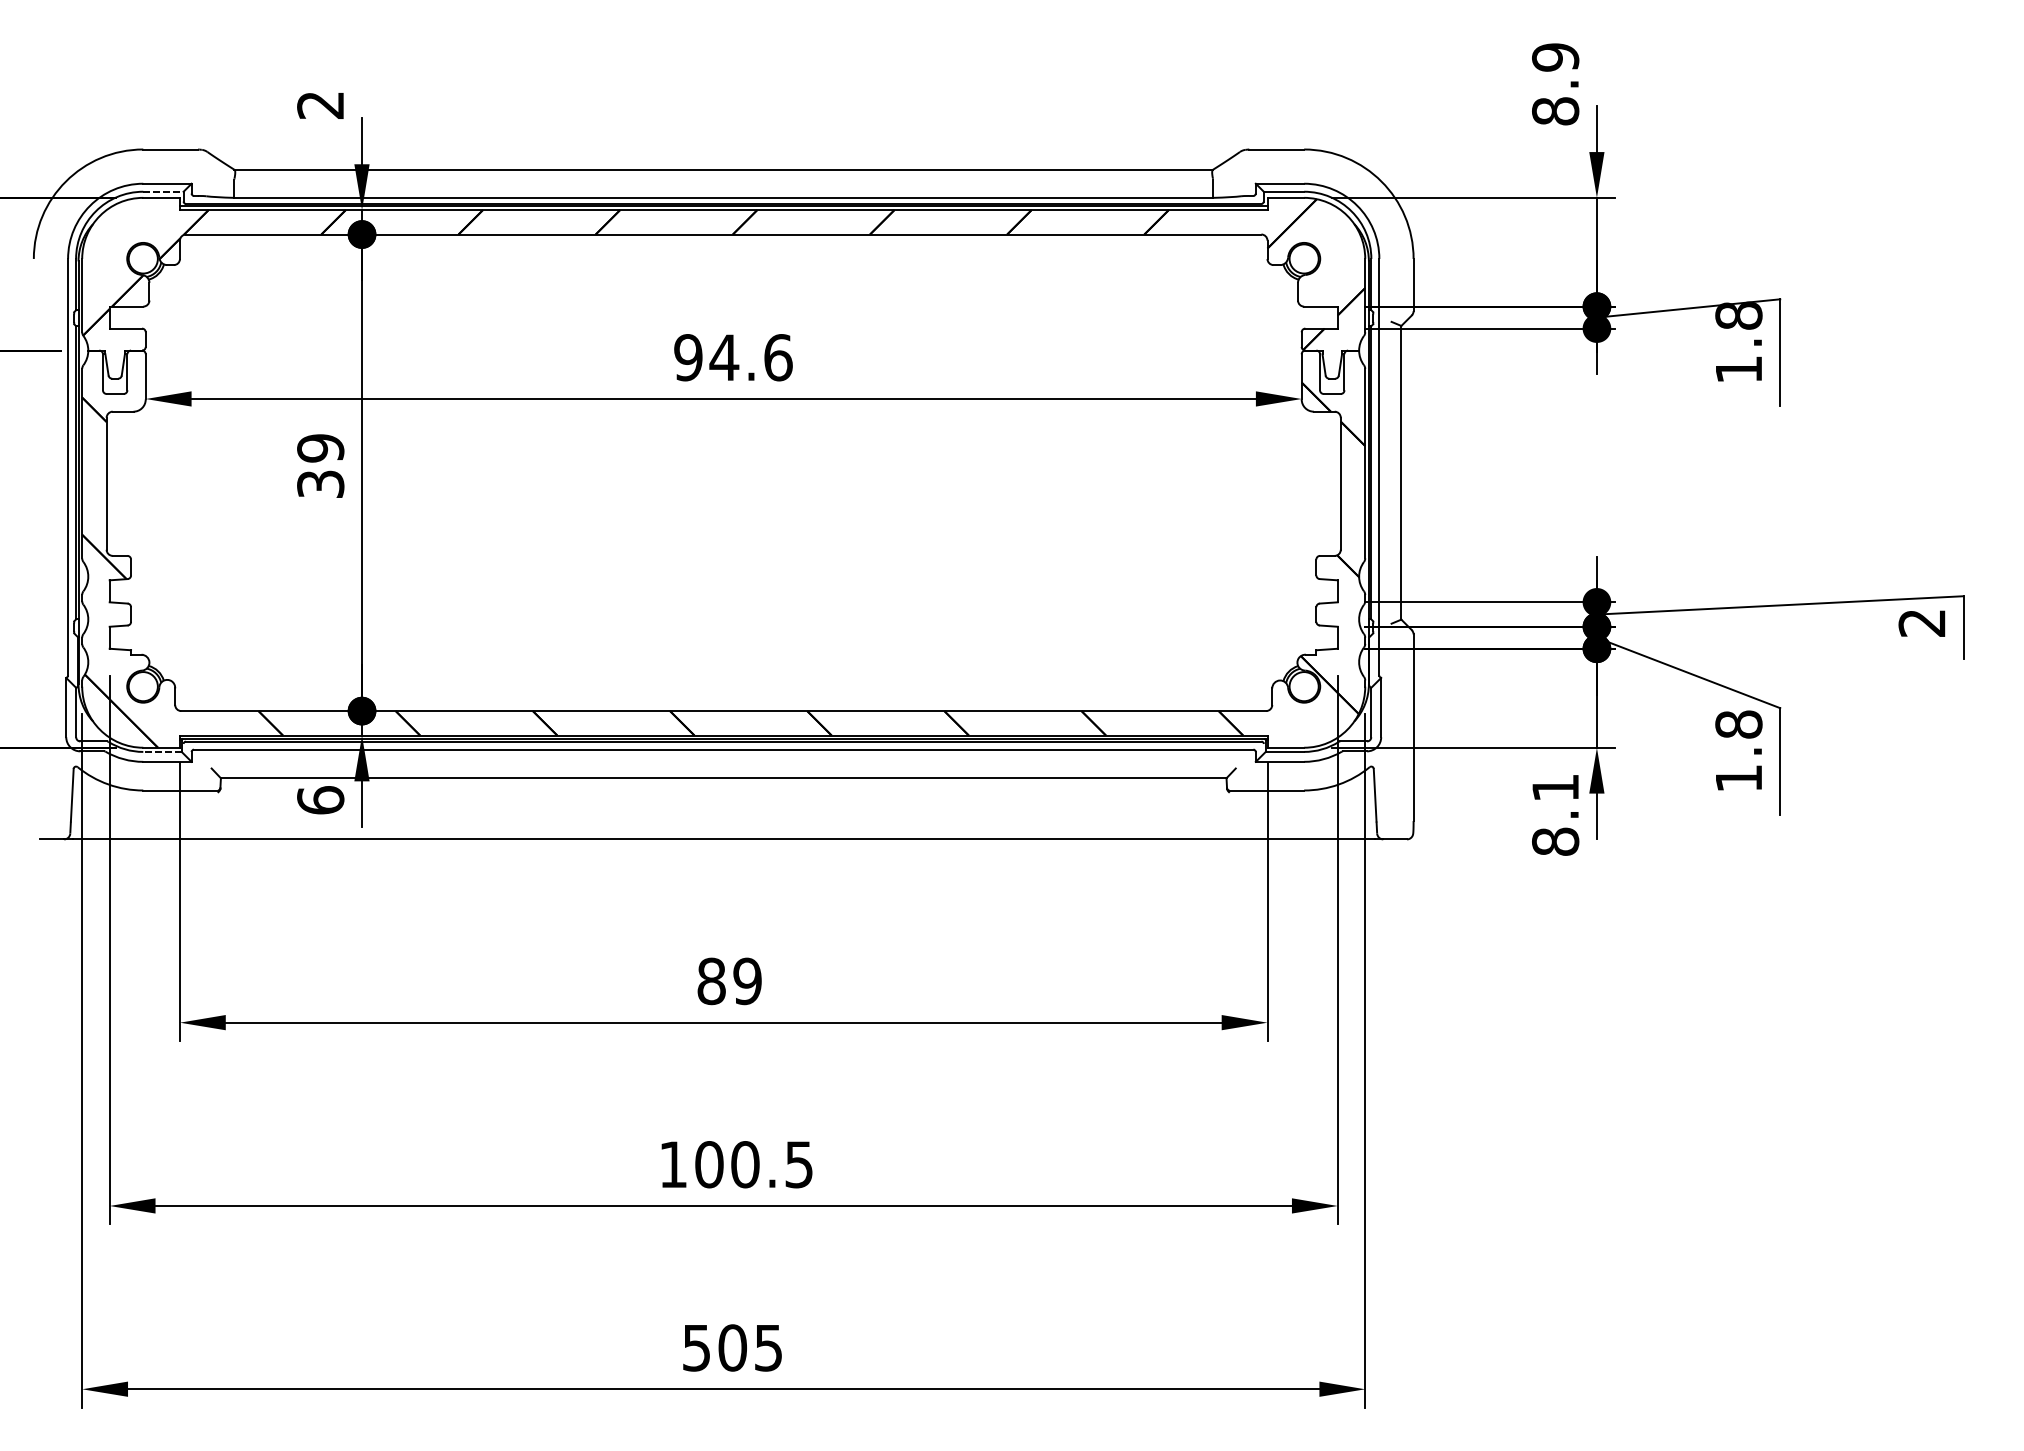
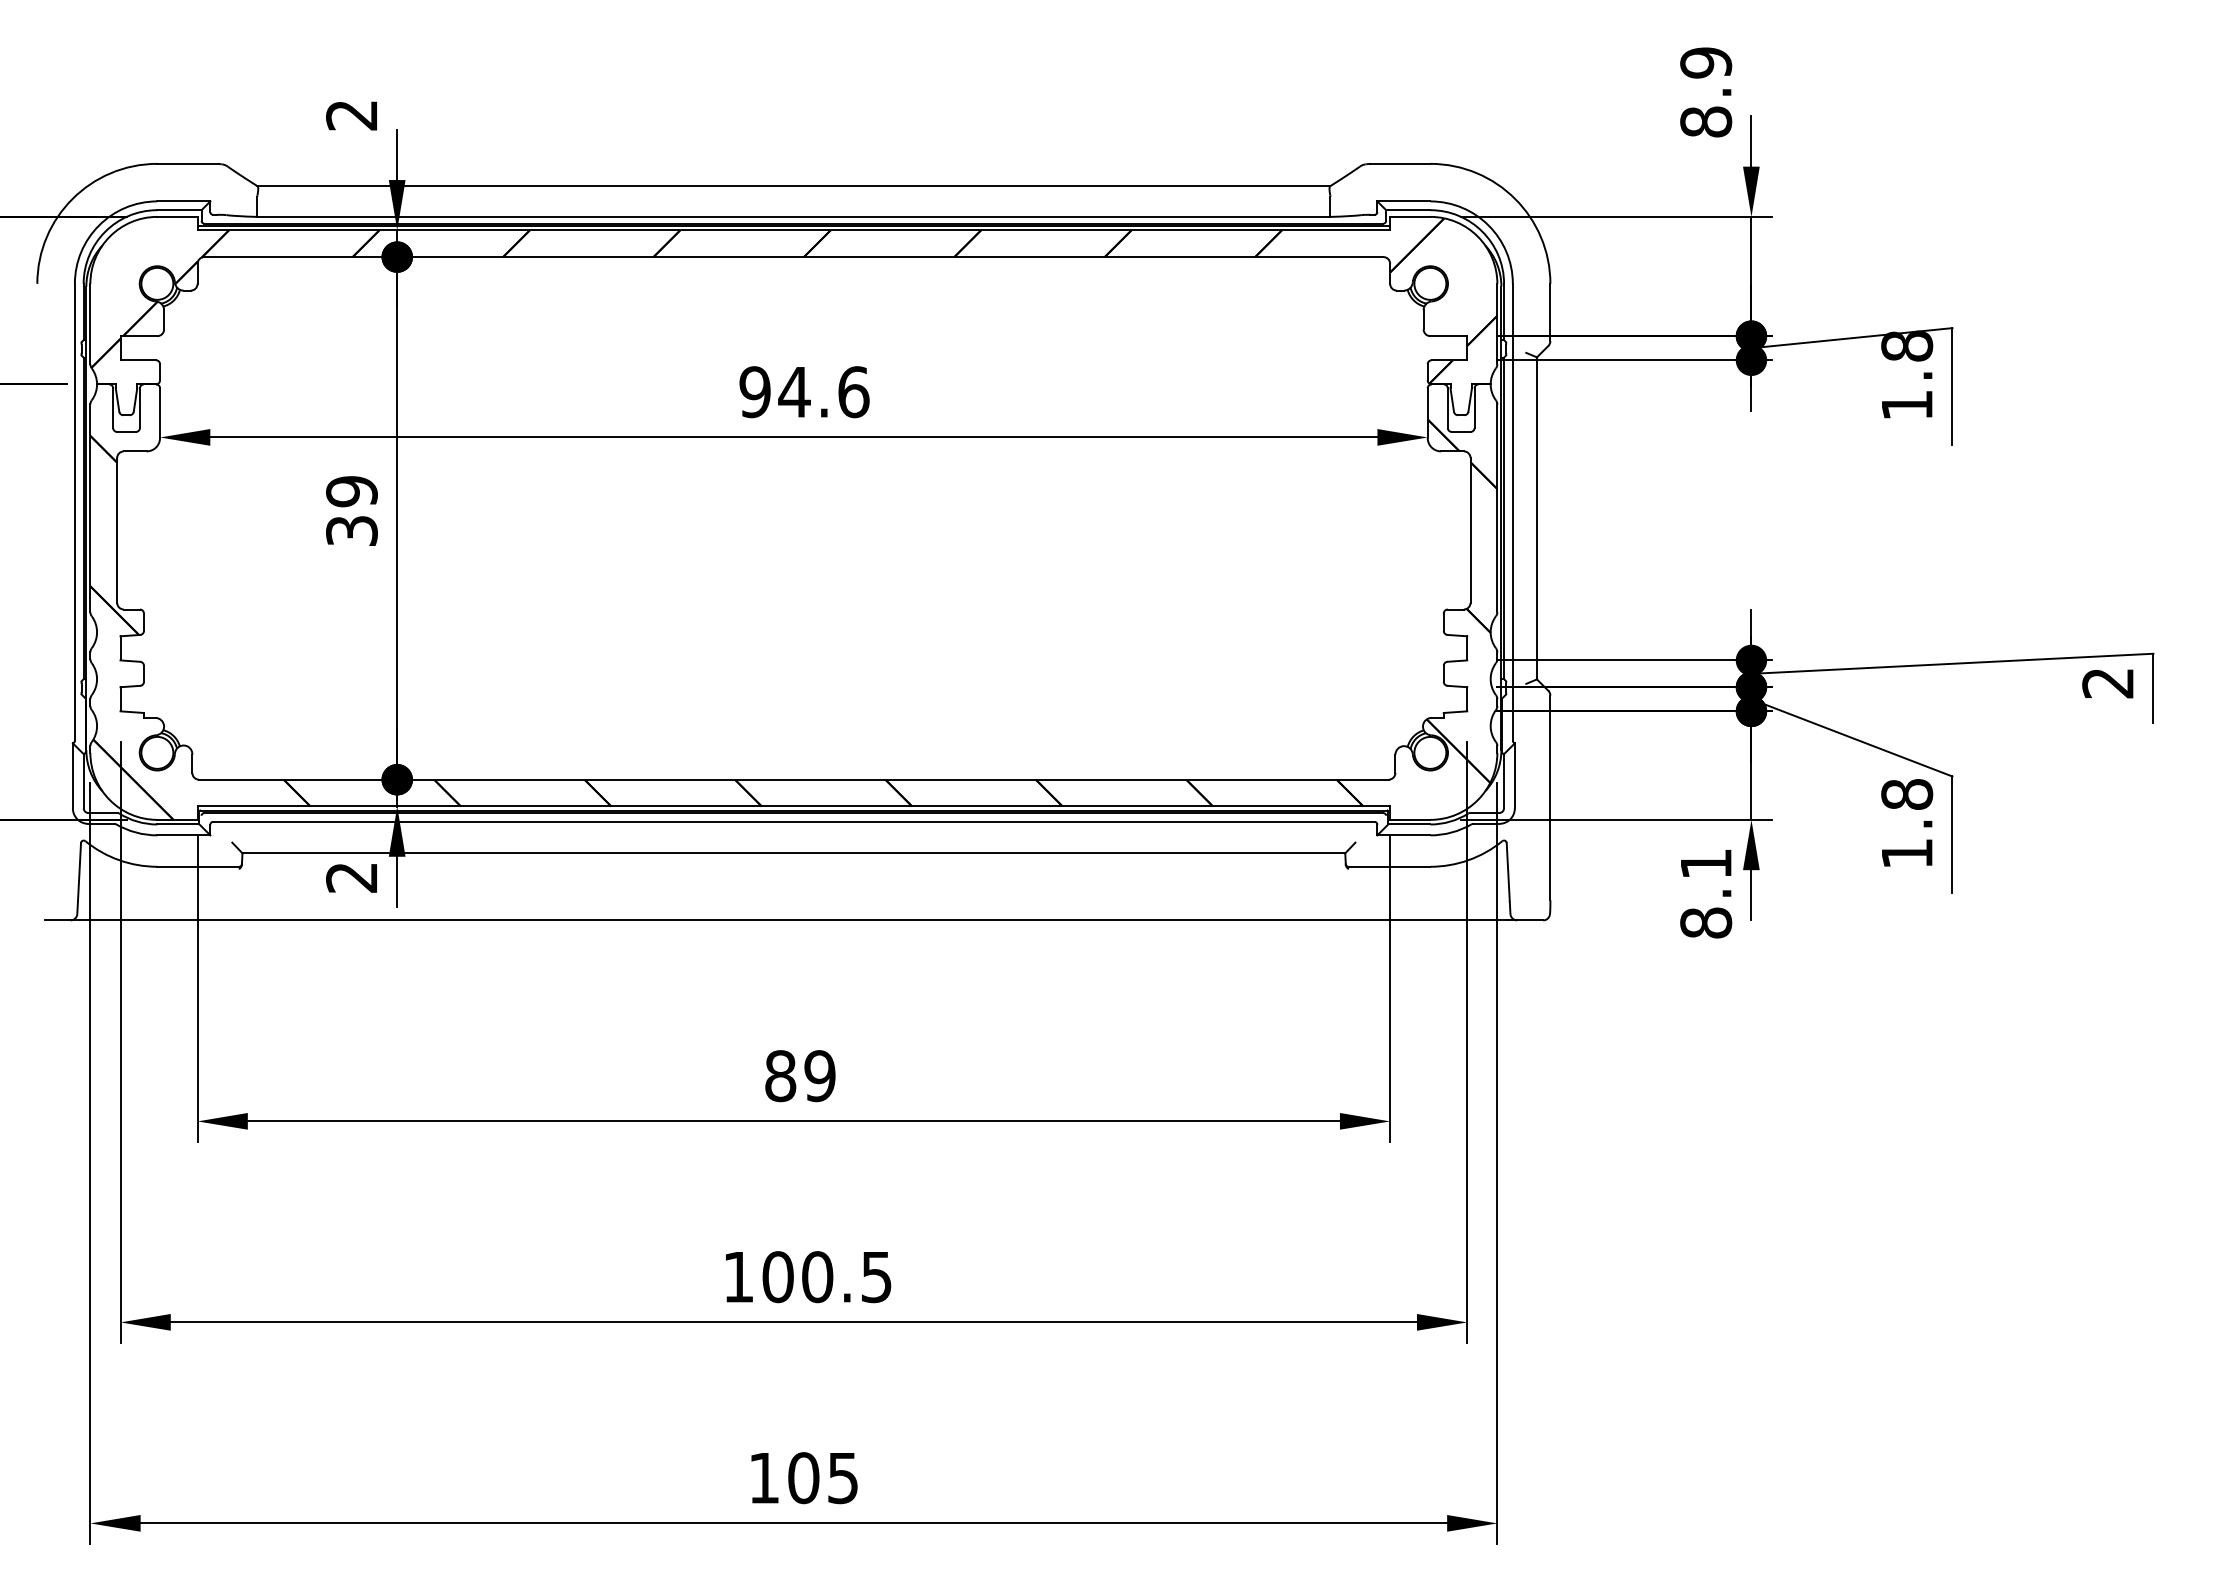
line: (163, 192) -> (179, 210), dashed -> solid
line: (161, 751) -> (177, 824), dashed -> solid
text: (320, 799) -> (351, 876), 6 -> 2
text: (696, 1348) -> (763, 1478), 505 -> 105

